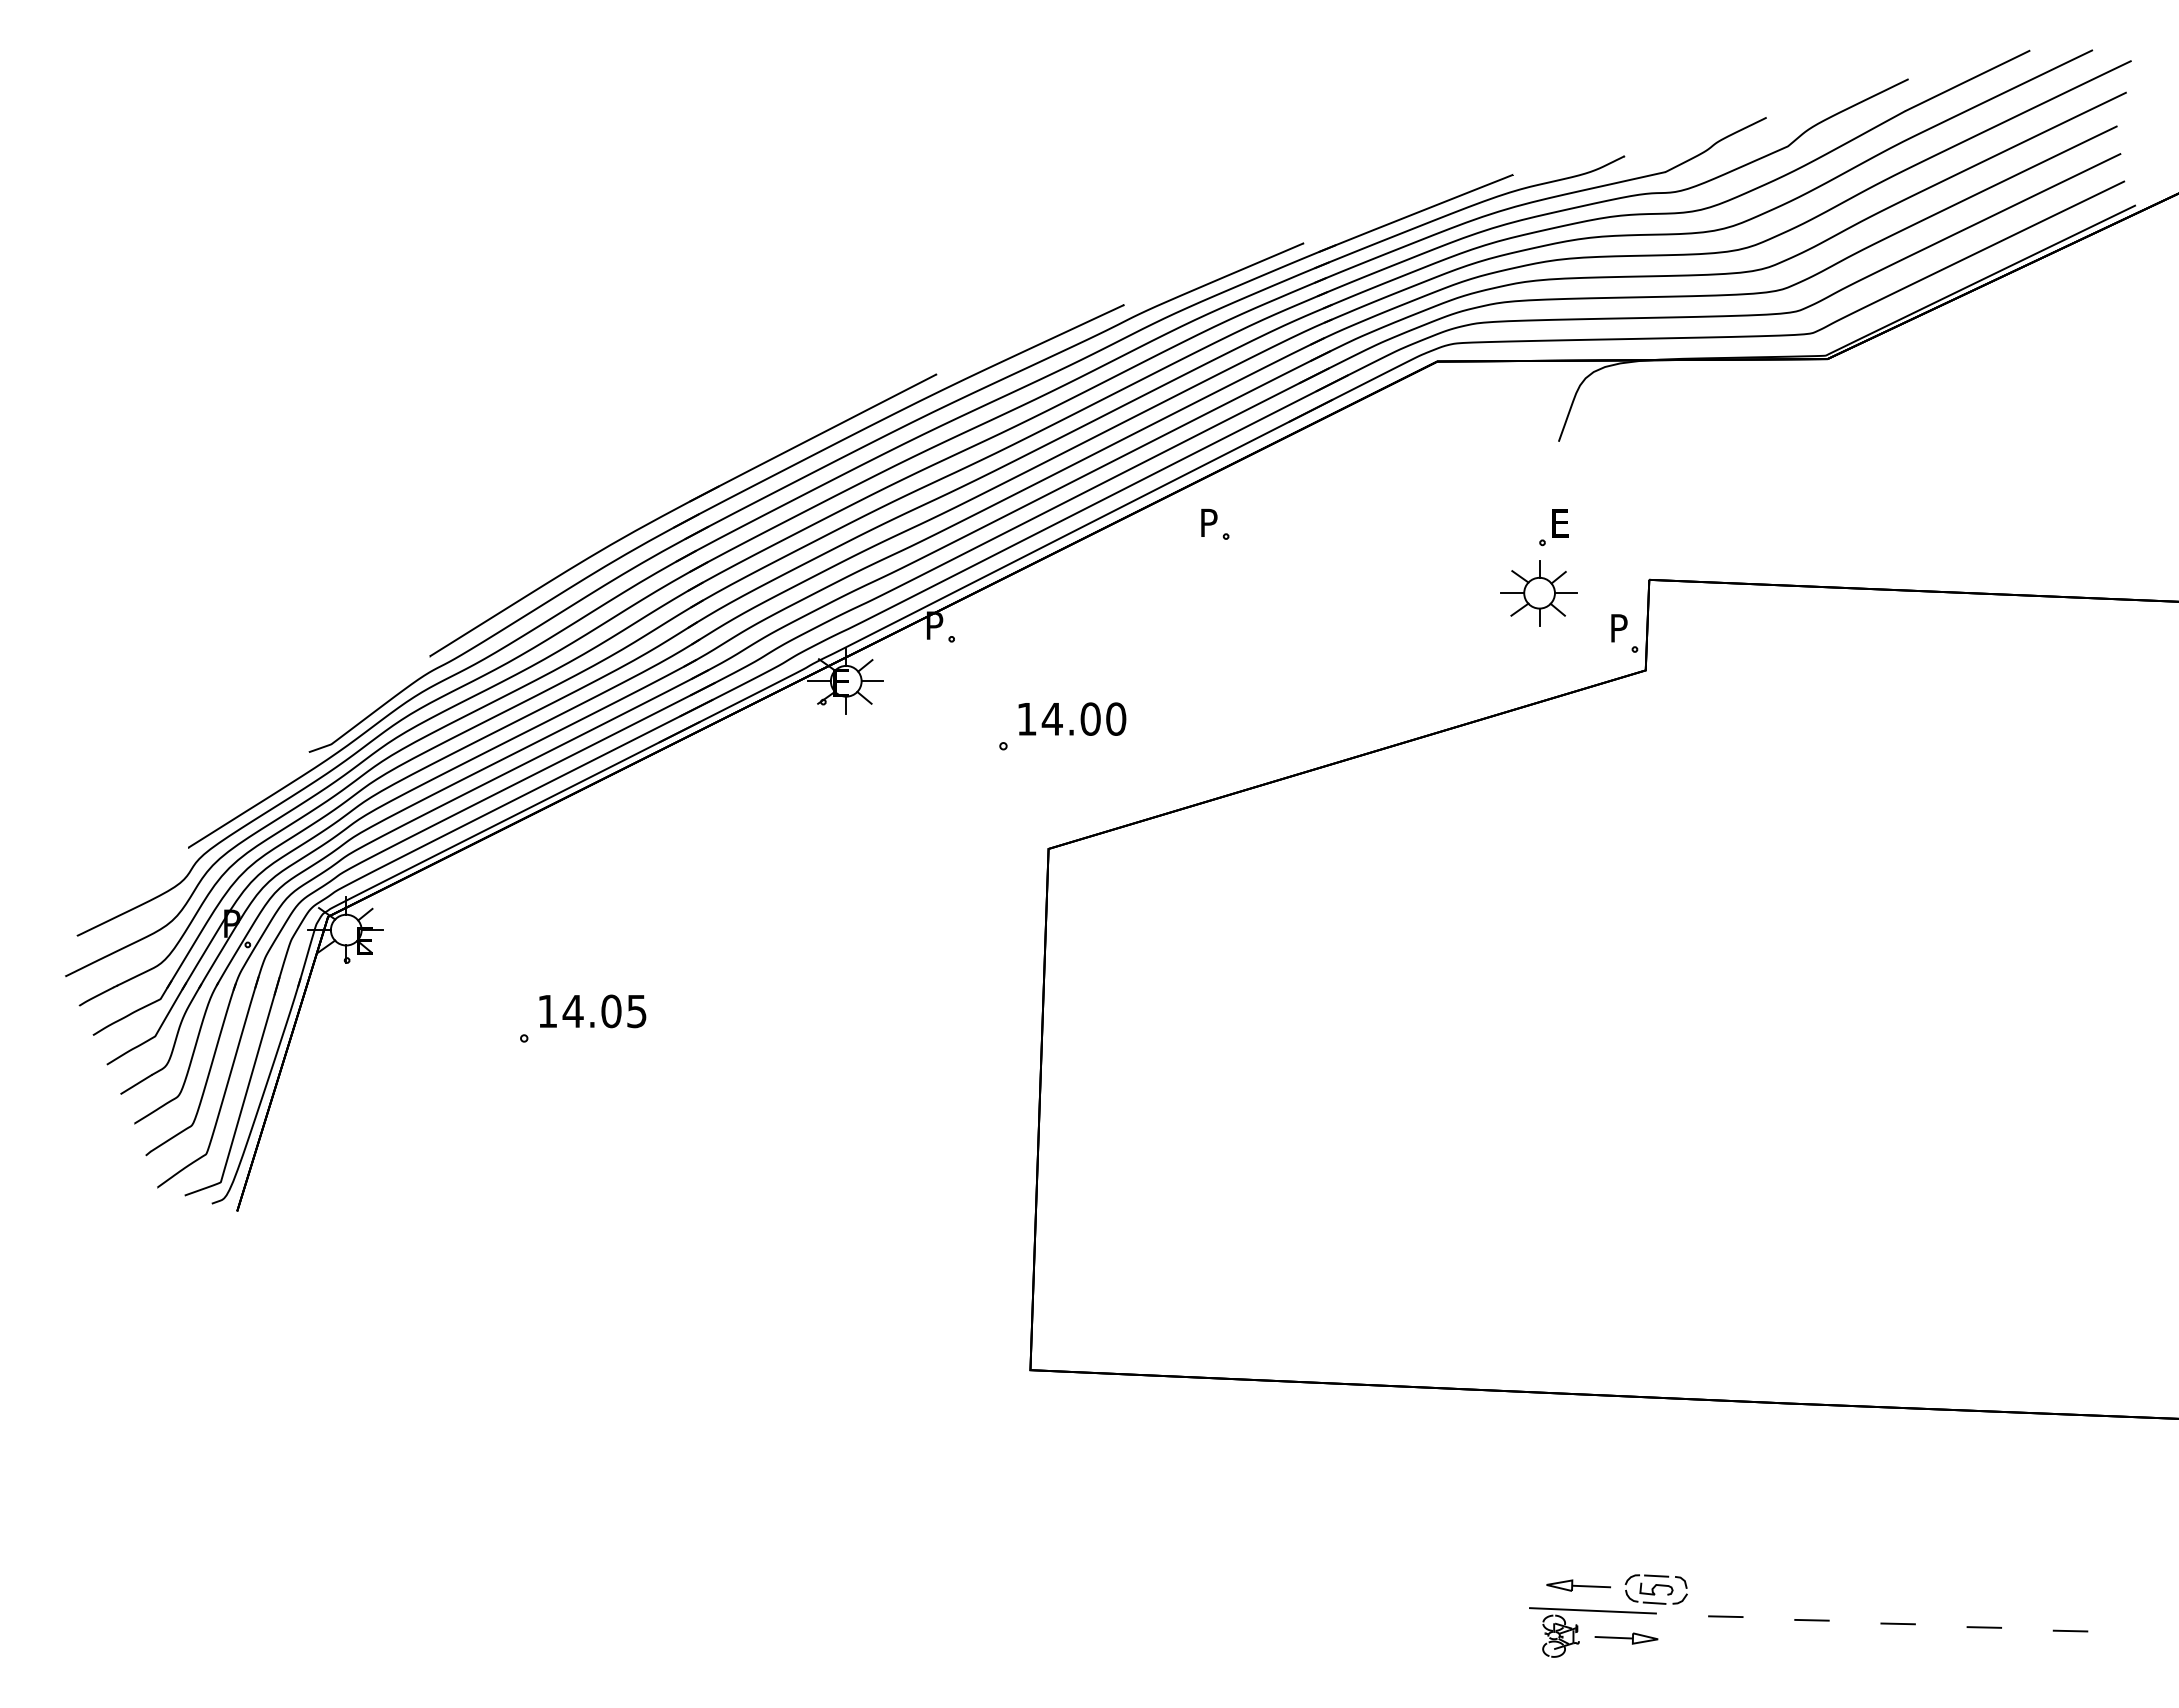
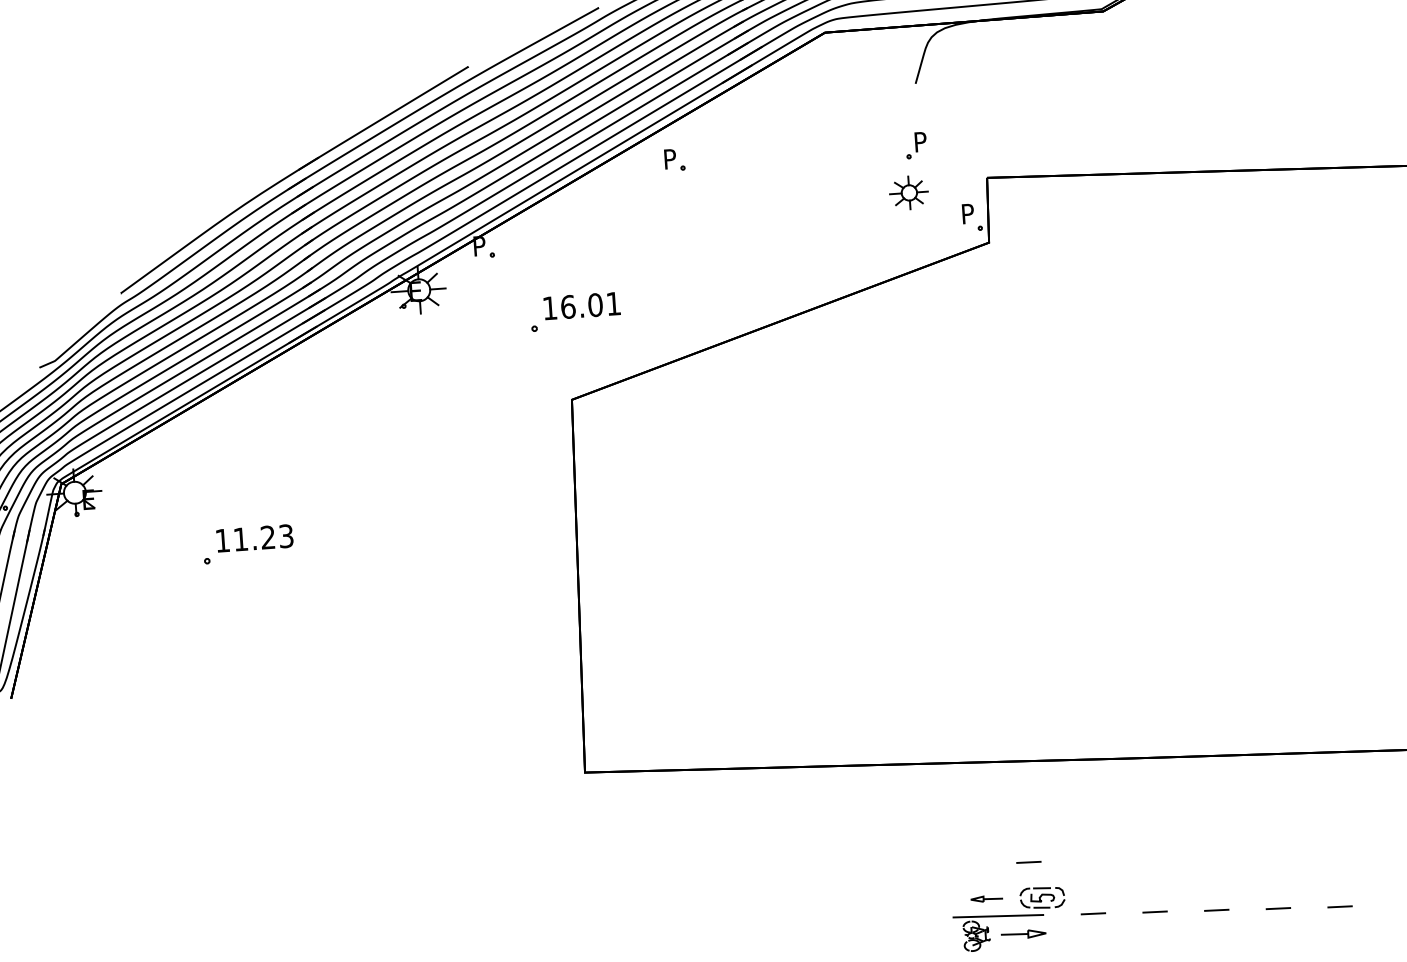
text: (1560, 523) -> (920, 142), E -> P
part: (1538, 593) -> (908, 193), size x0.7
text: (1083, 718) -> (590, 305), 14.00 -> 16.01
text: (604, 1011) -> (263, 537), 14.05 -> 11.23
line: (1640, 1538) -> (1028, 862), added
part: (1578, 1585) -> (986, 898), size x0.7

